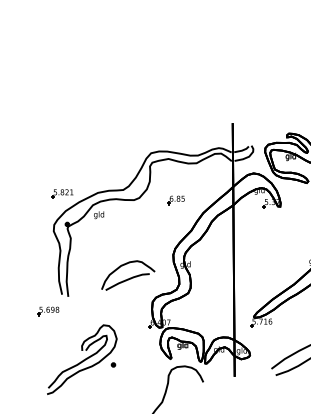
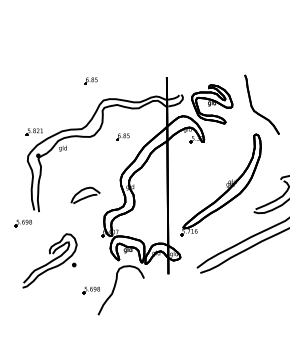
part: (134, 127) -> (90, 80), added
part: (127, 275) -> (85, 195), size x0.7
part: (134, 397) -> (90, 290), added

